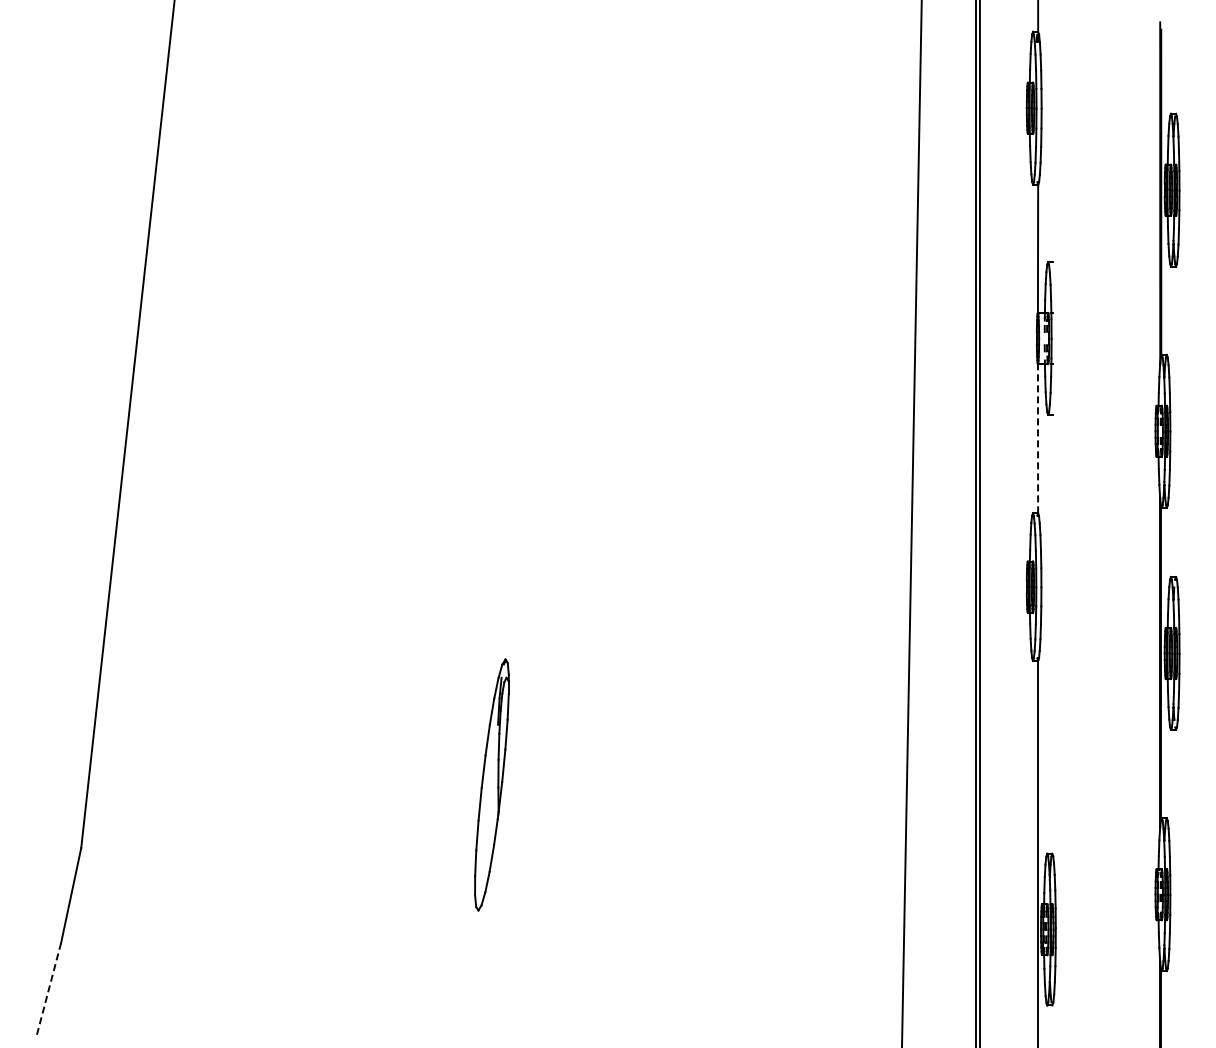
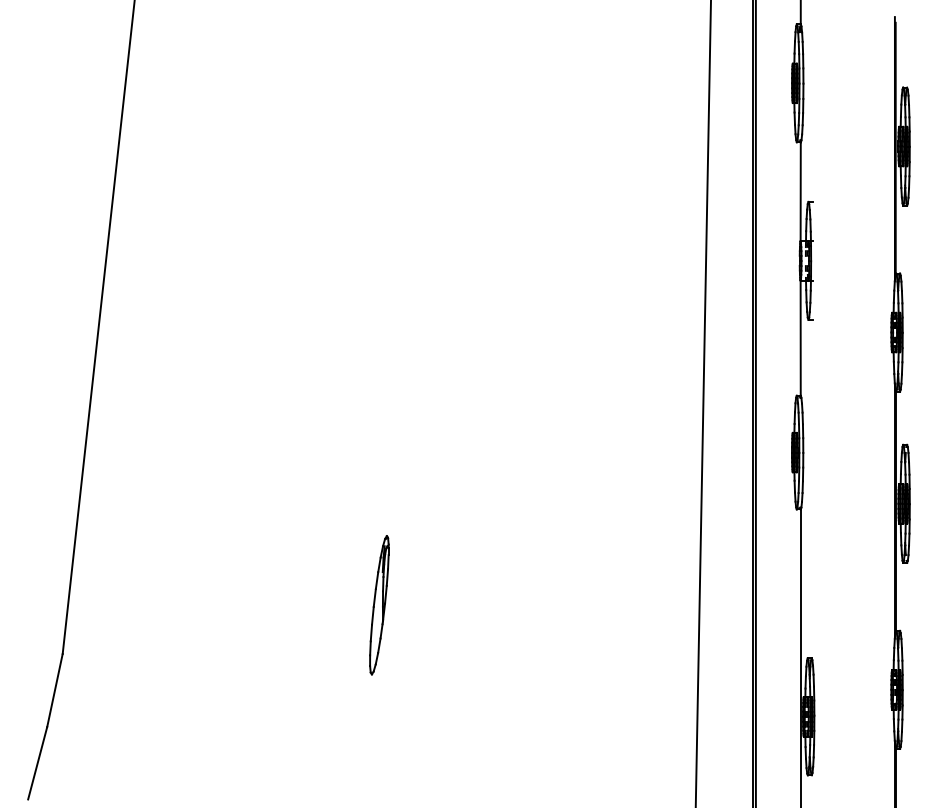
line: (1038, 438) -> (801, 338), dashed -> solid
part: (491, 784) -> (379, 604), size x0.71
line: (48, 990) -> (37, 763), dashed -> solid

